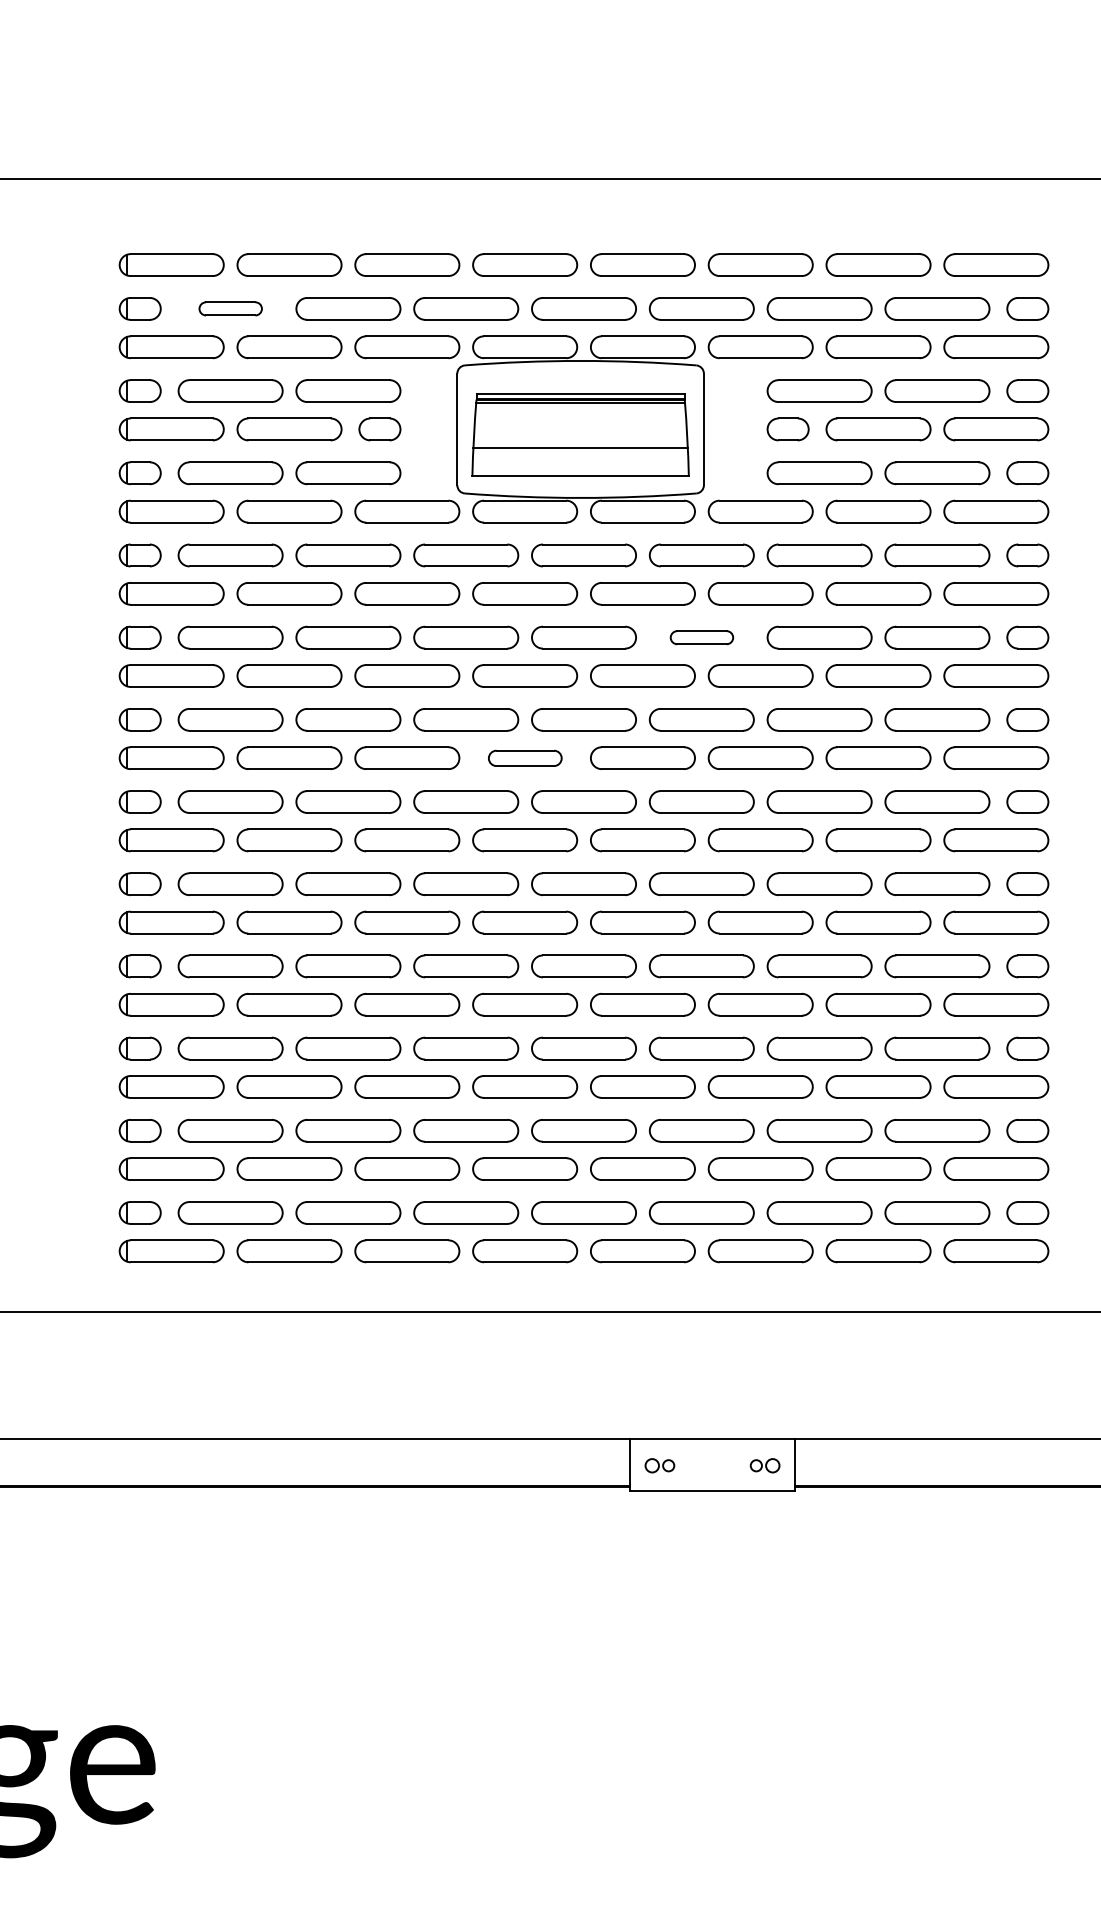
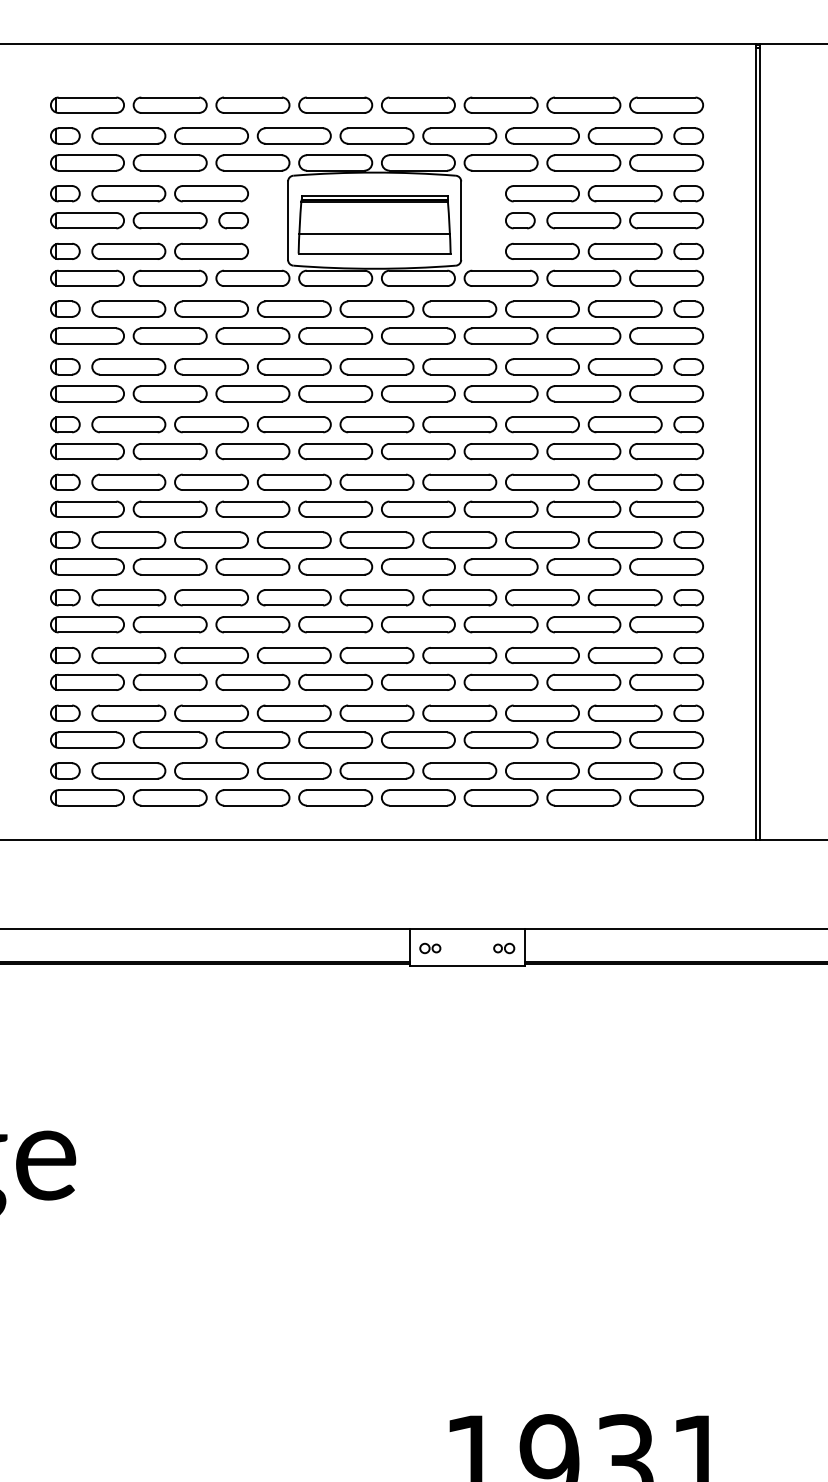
part: (230, 308) -> (128, 135), size x1.67
part: (701, 637) -> (459, 366), size x1.67
part: (524, 758) -> (335, 451), size x1.43

